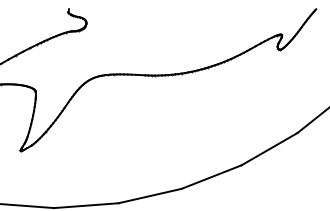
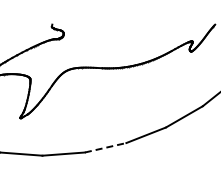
line: (151, 195) -> (106, 147), solid -> dashed

